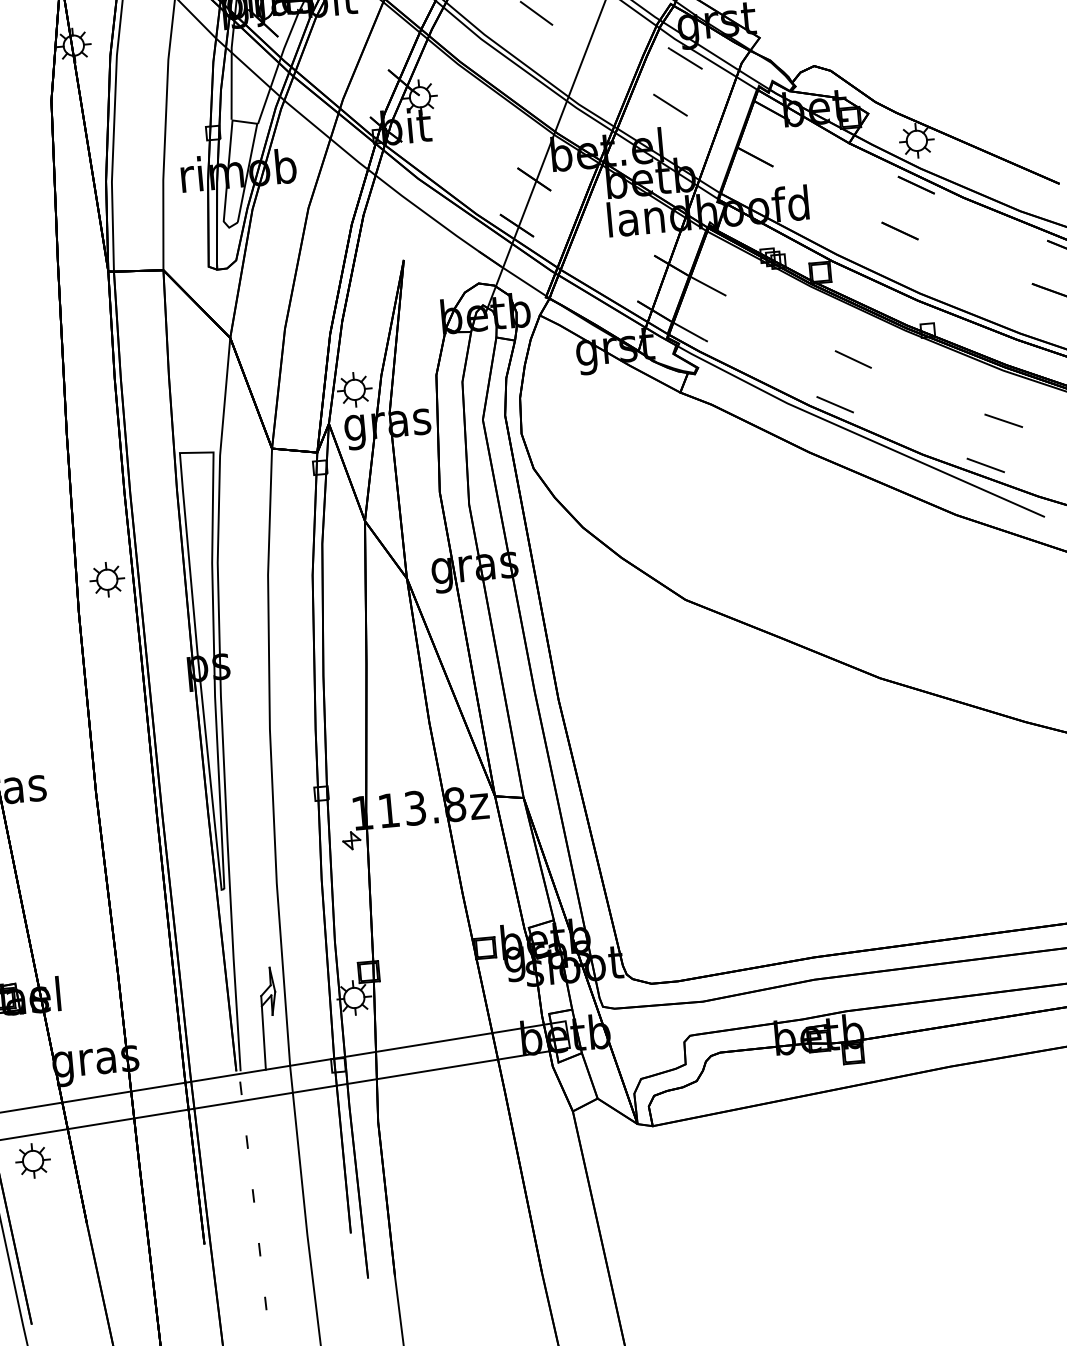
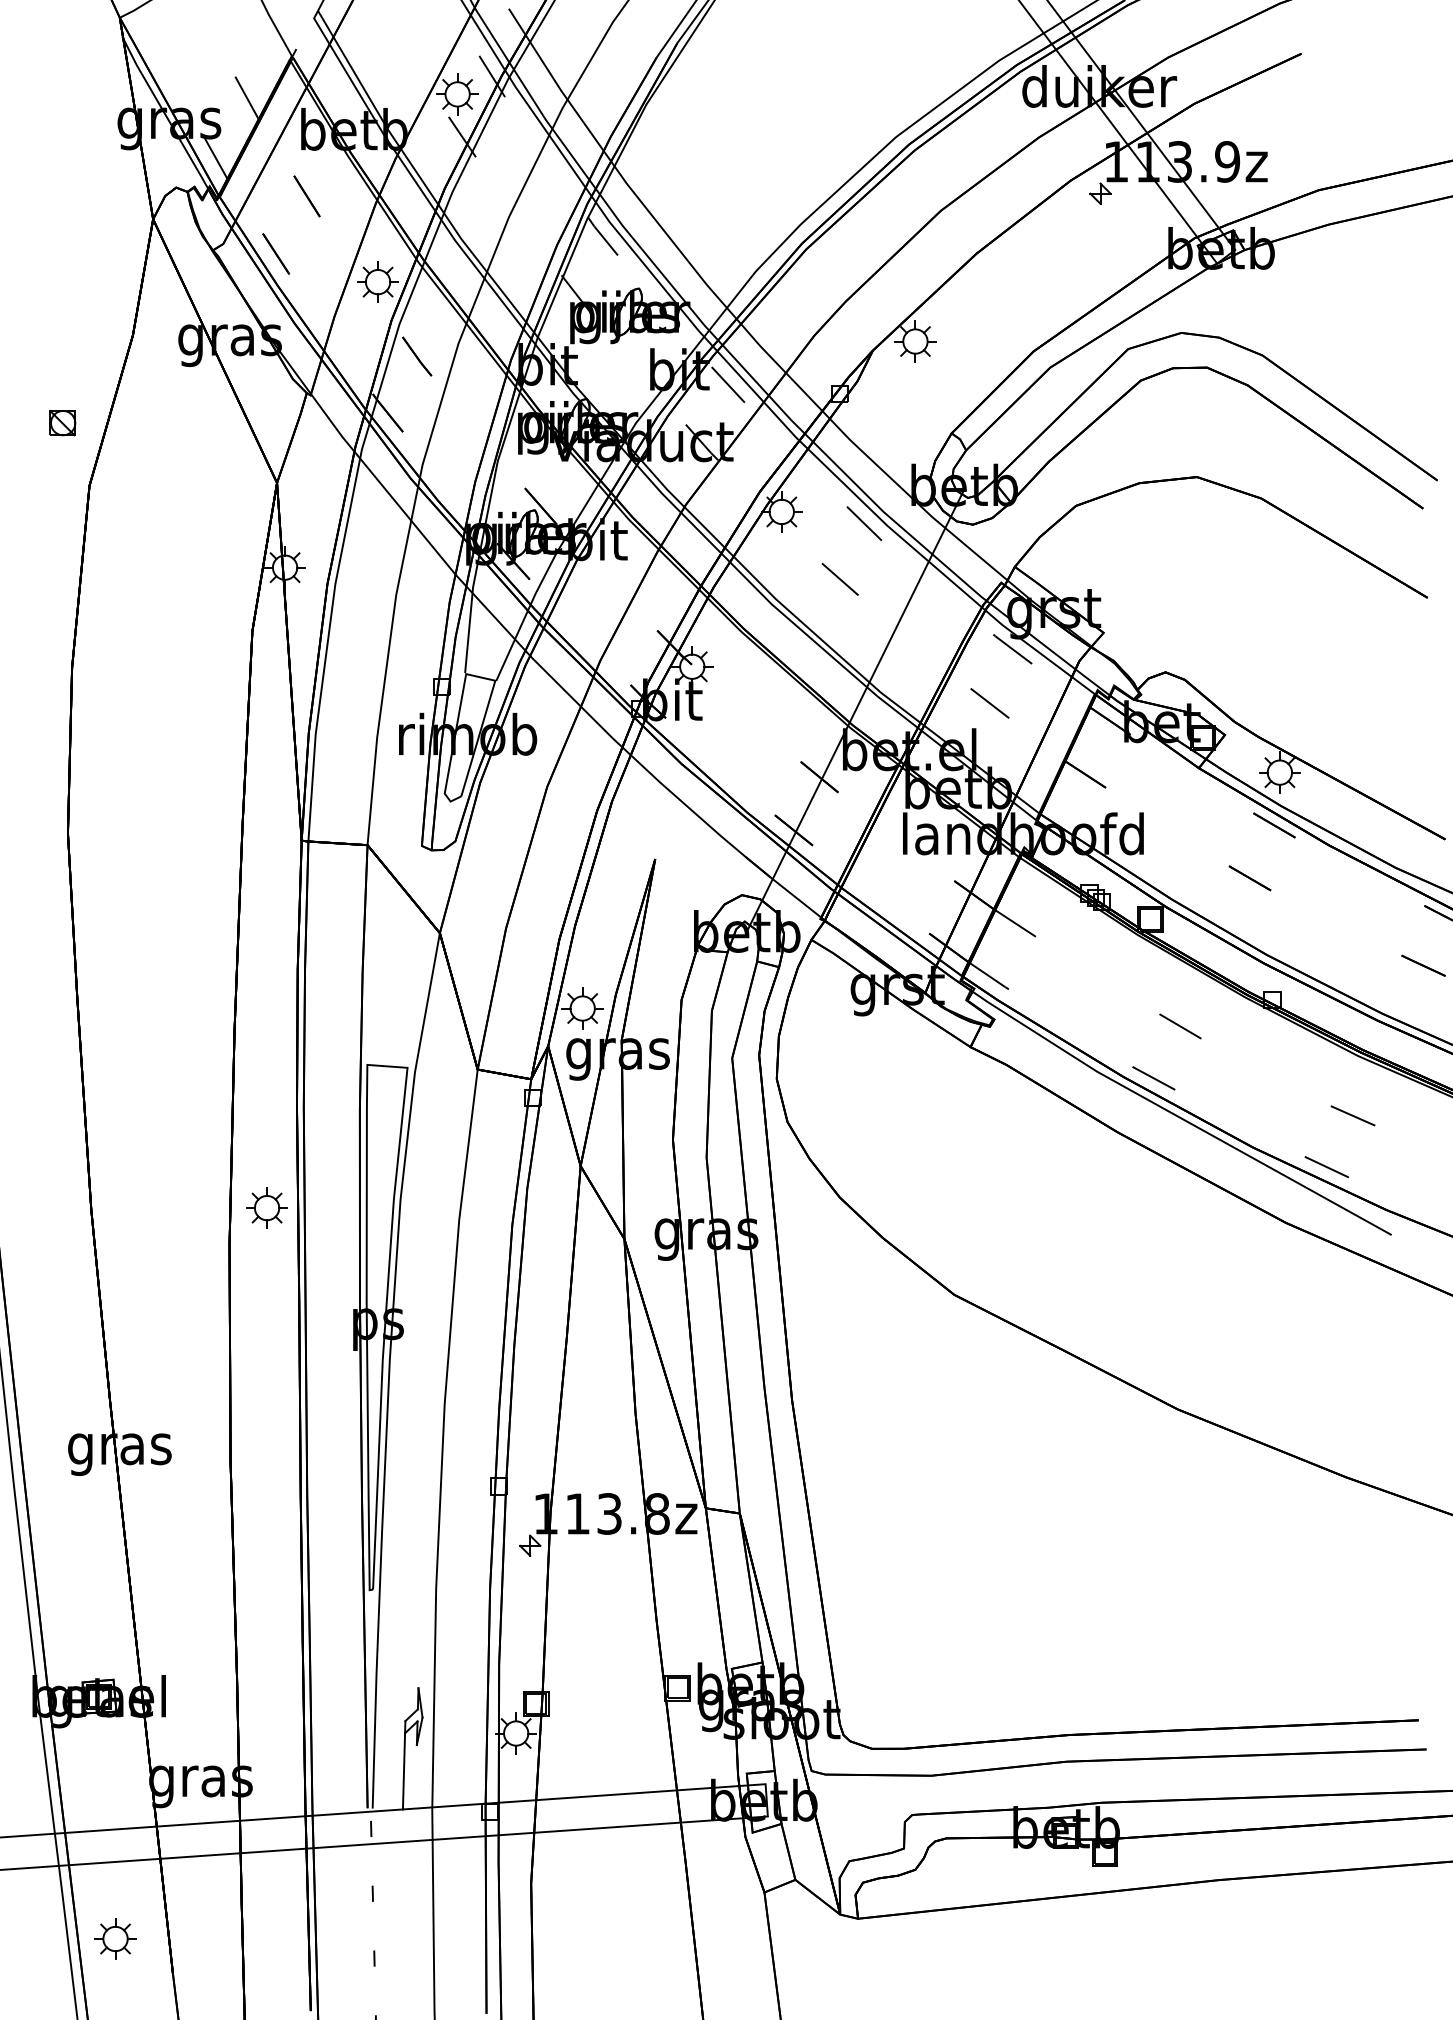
part: (33, 1160) -> (115, 1938), moved

